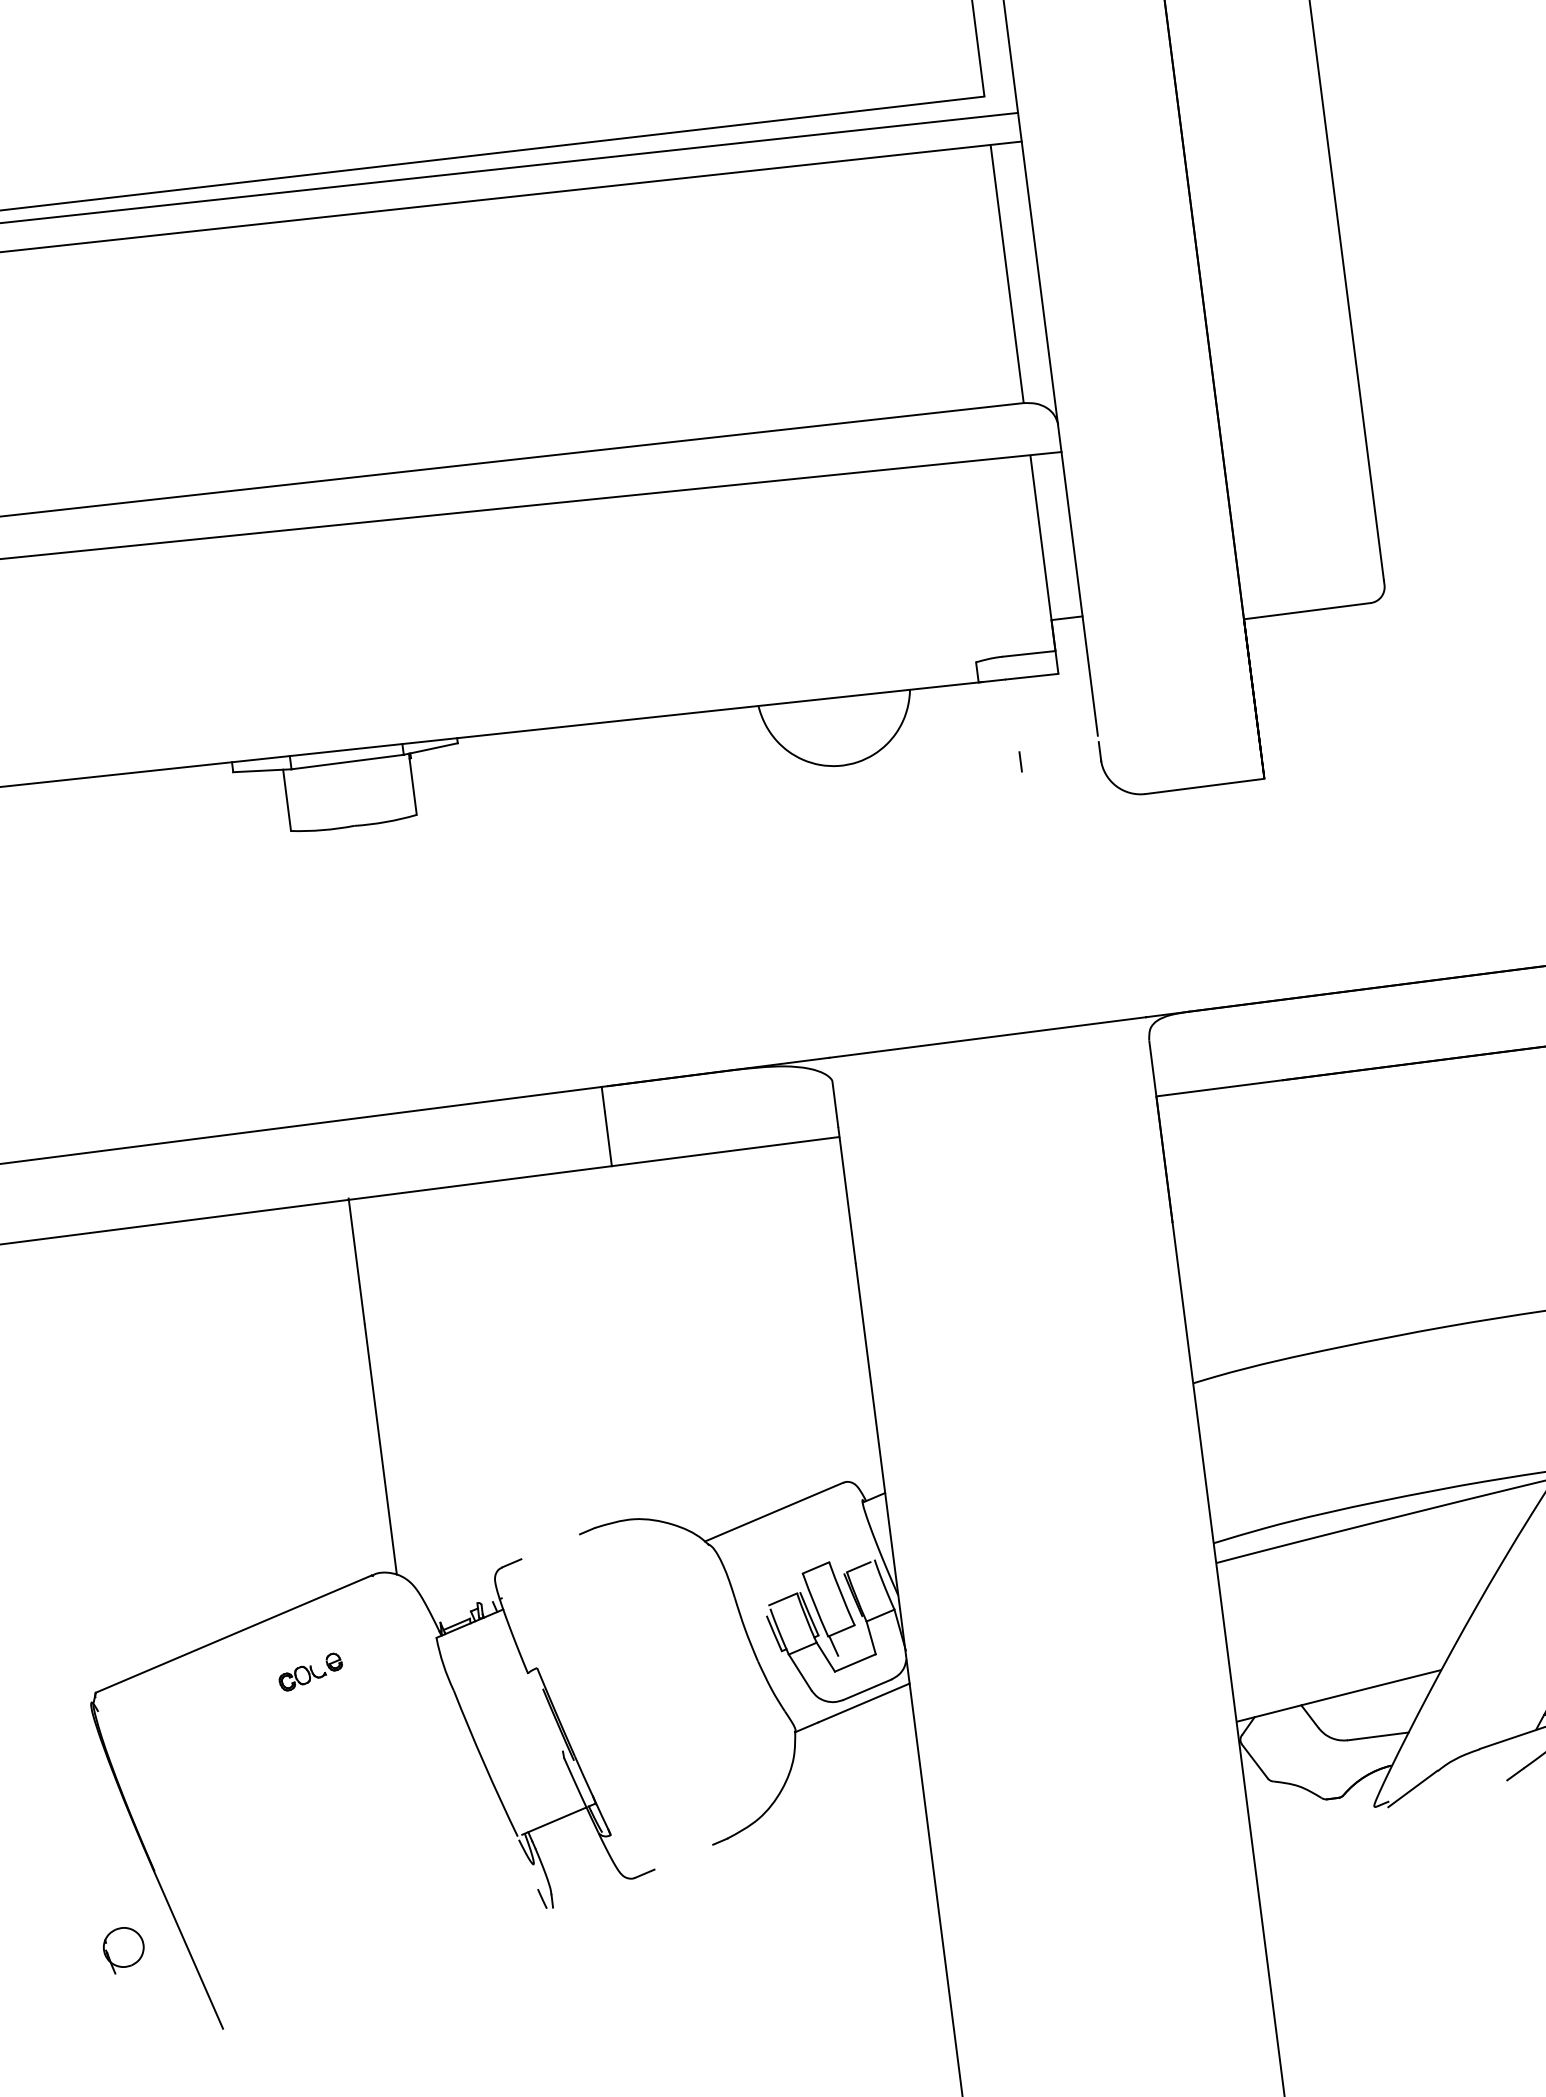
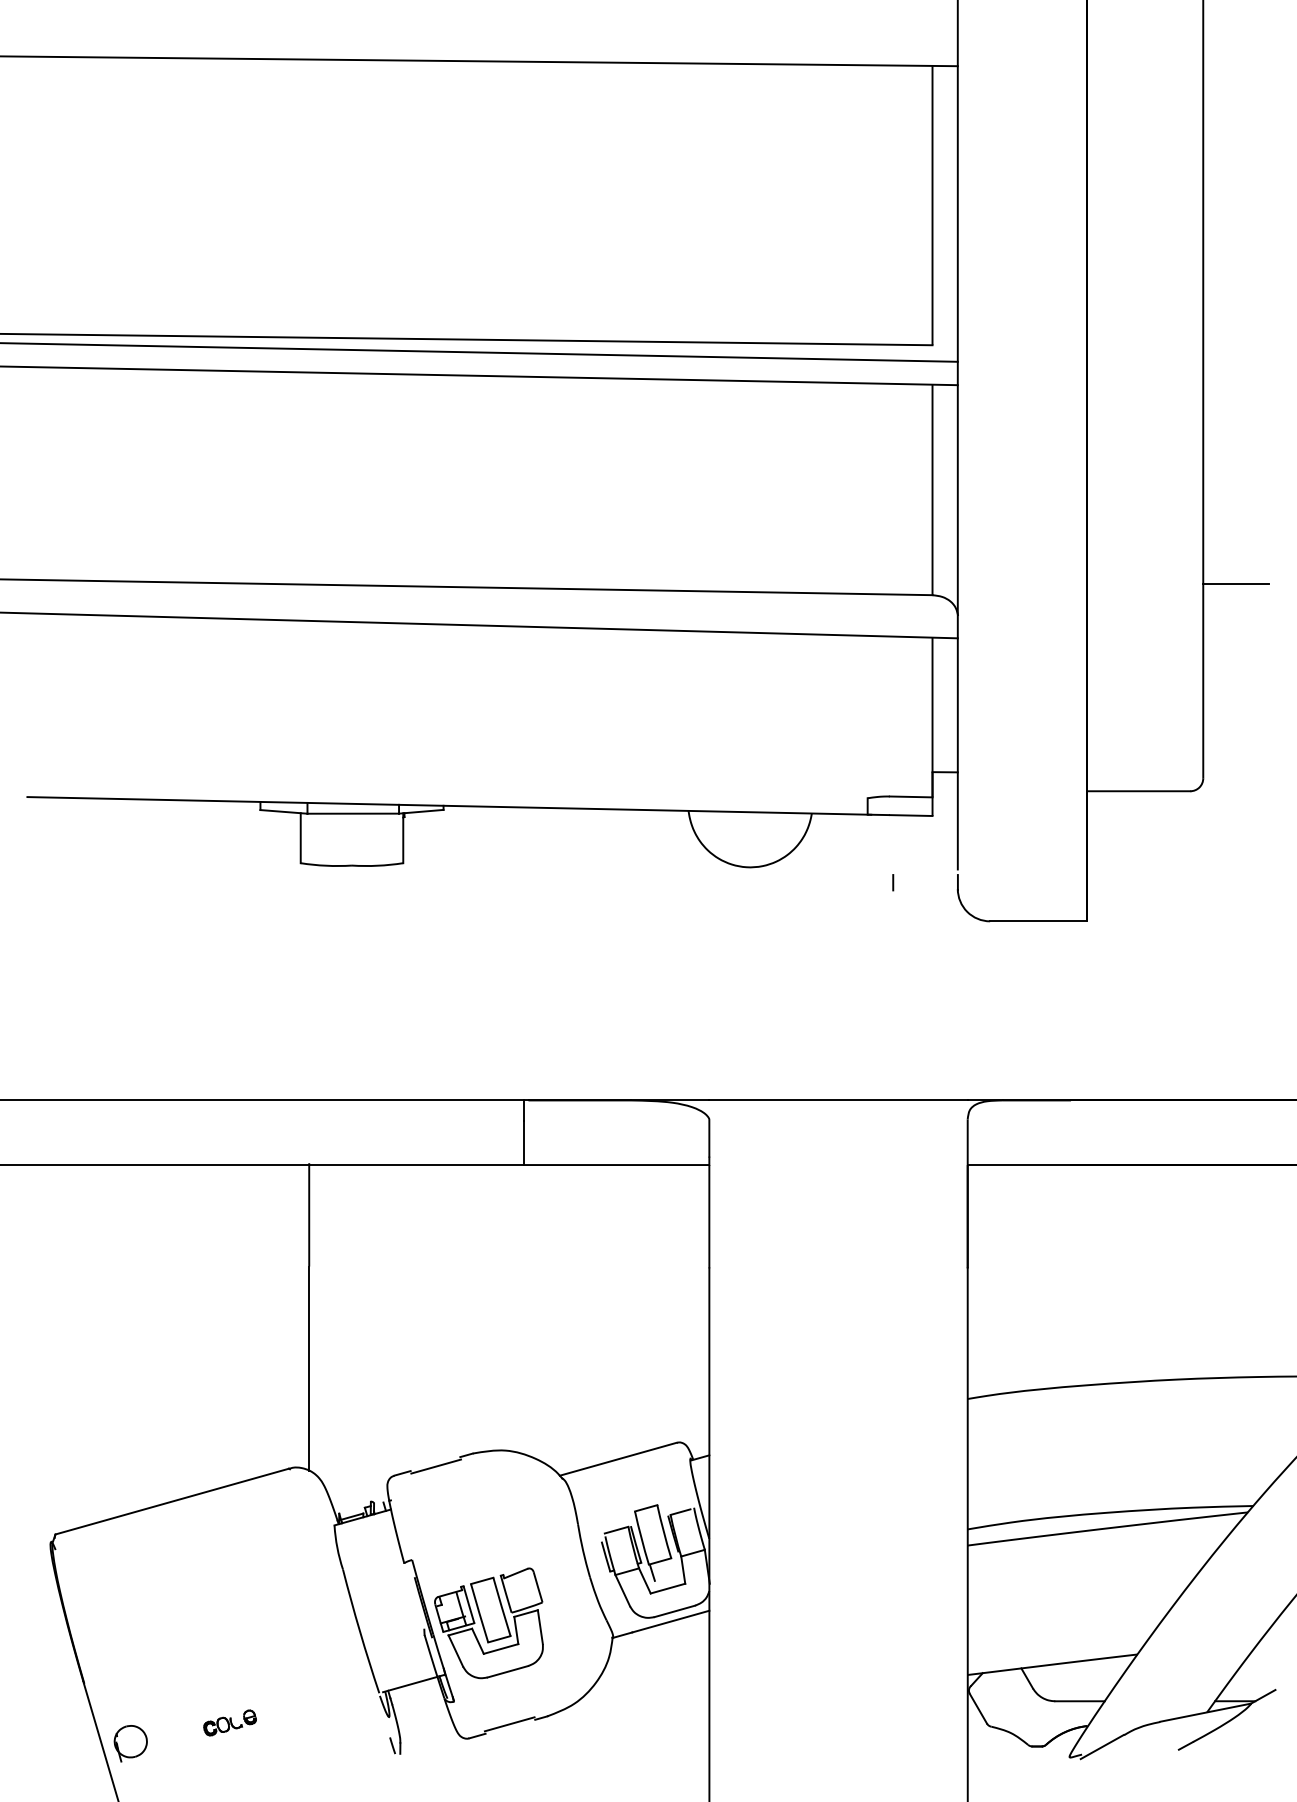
line: (1394, 341) -> (1236, 583), added
line: (552, 1549) -> (436, 1466), added
part: (309, 1671) -> (229, 1722), moved
part: (640, 1733) -> (488, 1623), added
line: (682, 1854) -> (509, 1724), added
part: (123, 1949) -> (130, 1743), moved

